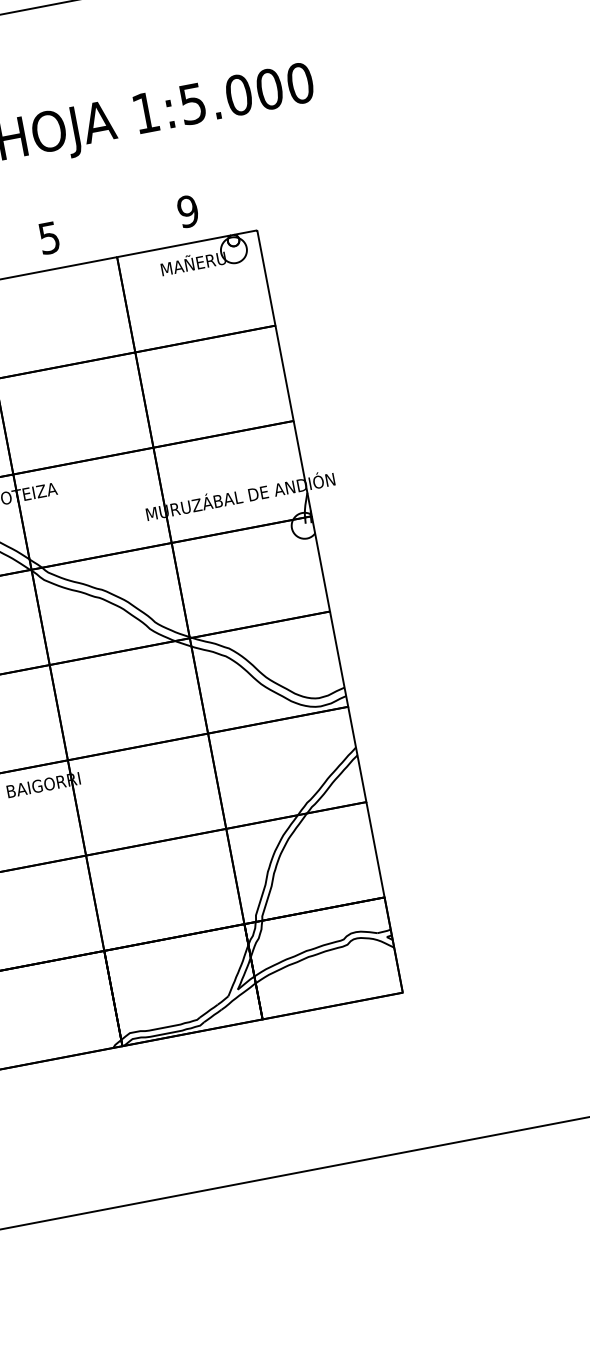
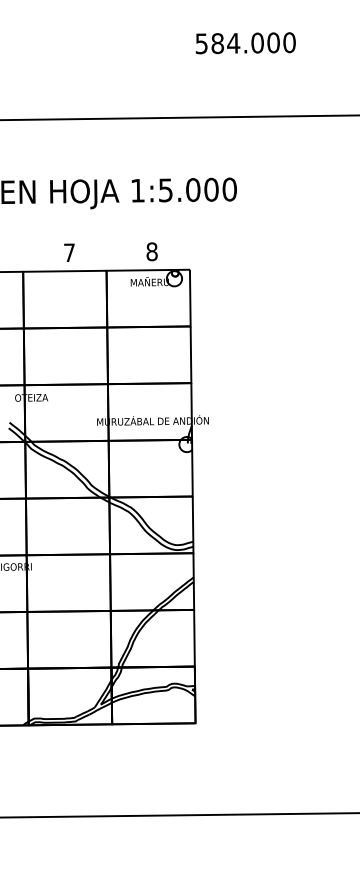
text: (187, 211) -> (151, 251), 9 -> 8
text: (49, 237) -> (69, 252), 5 -> 7

